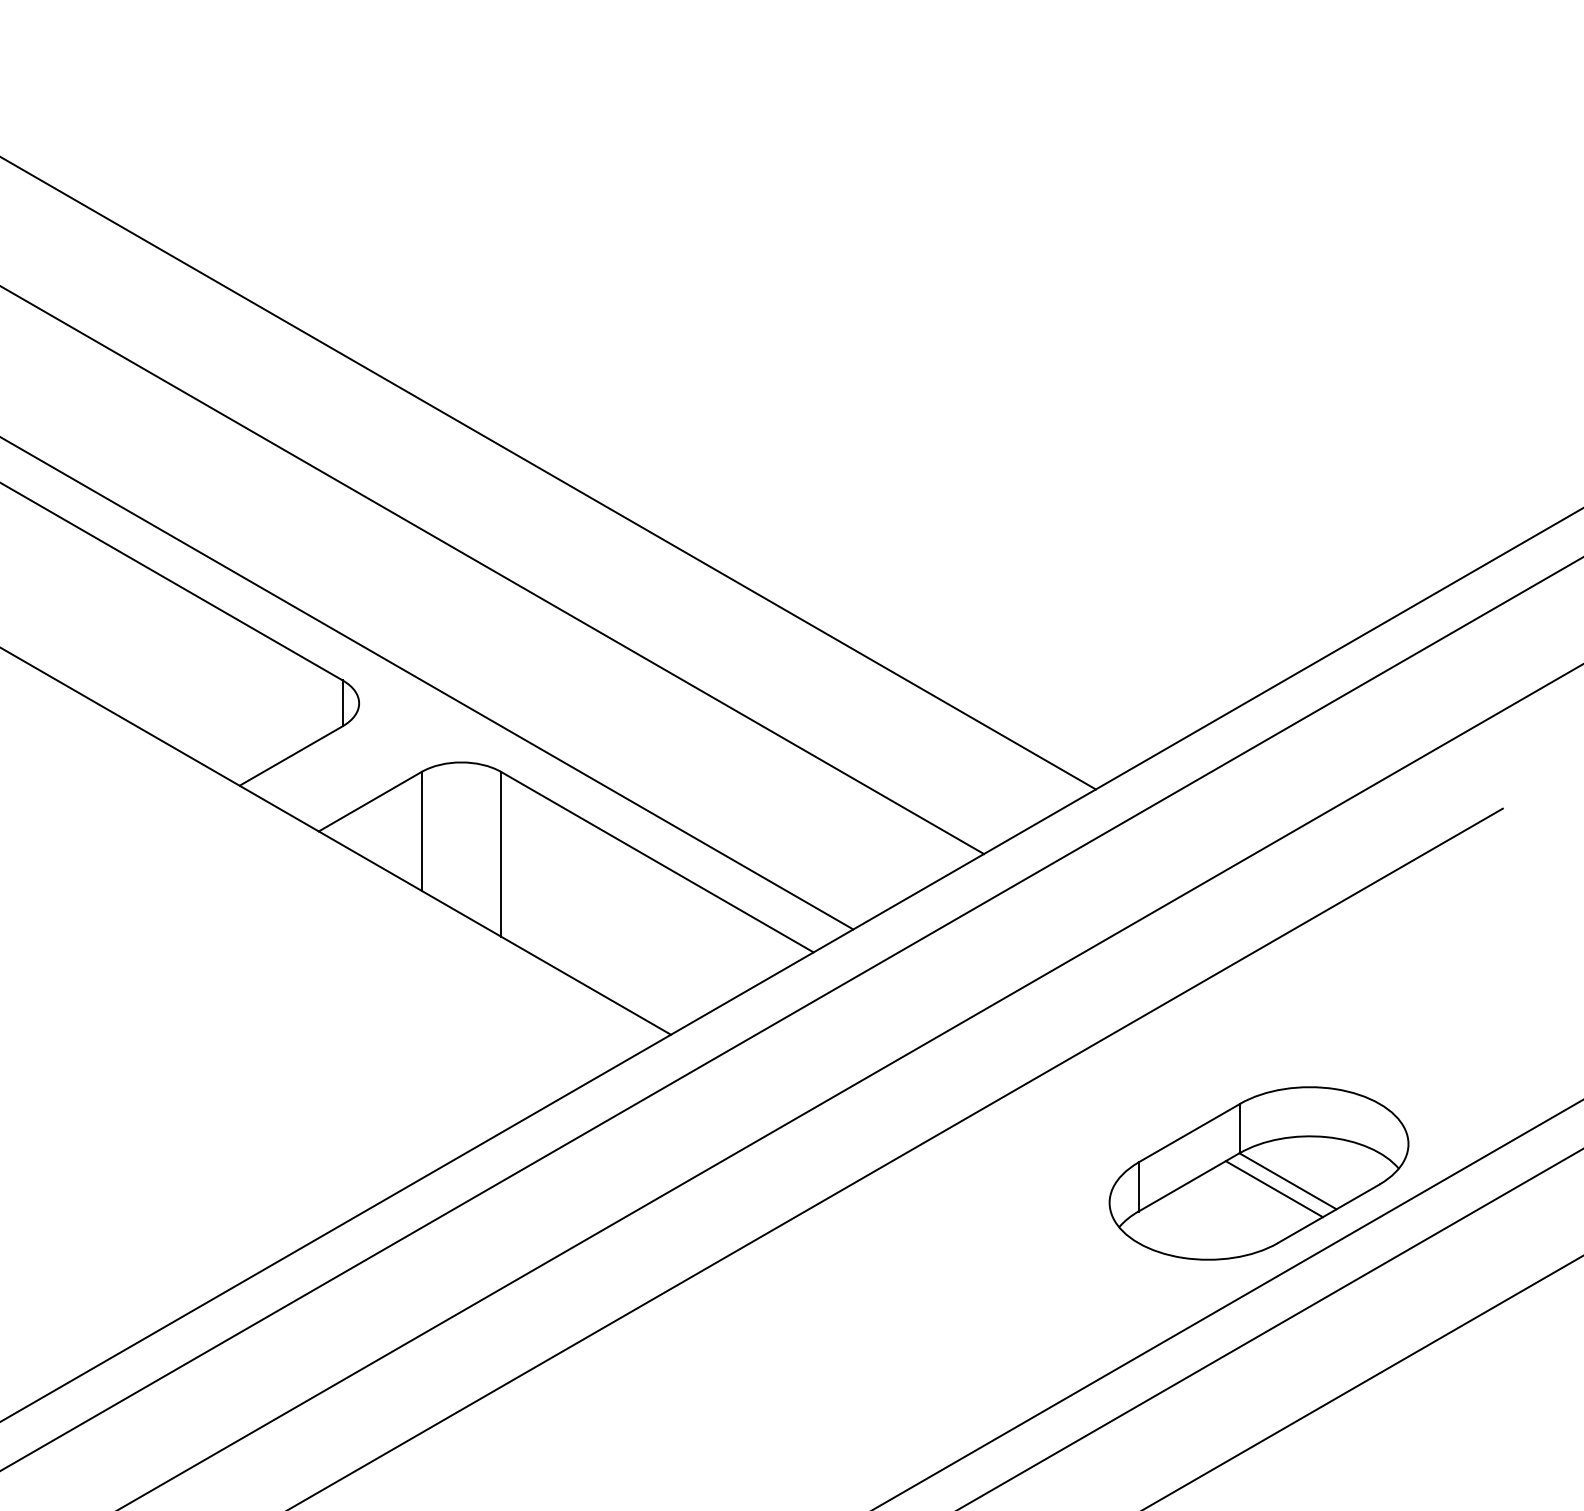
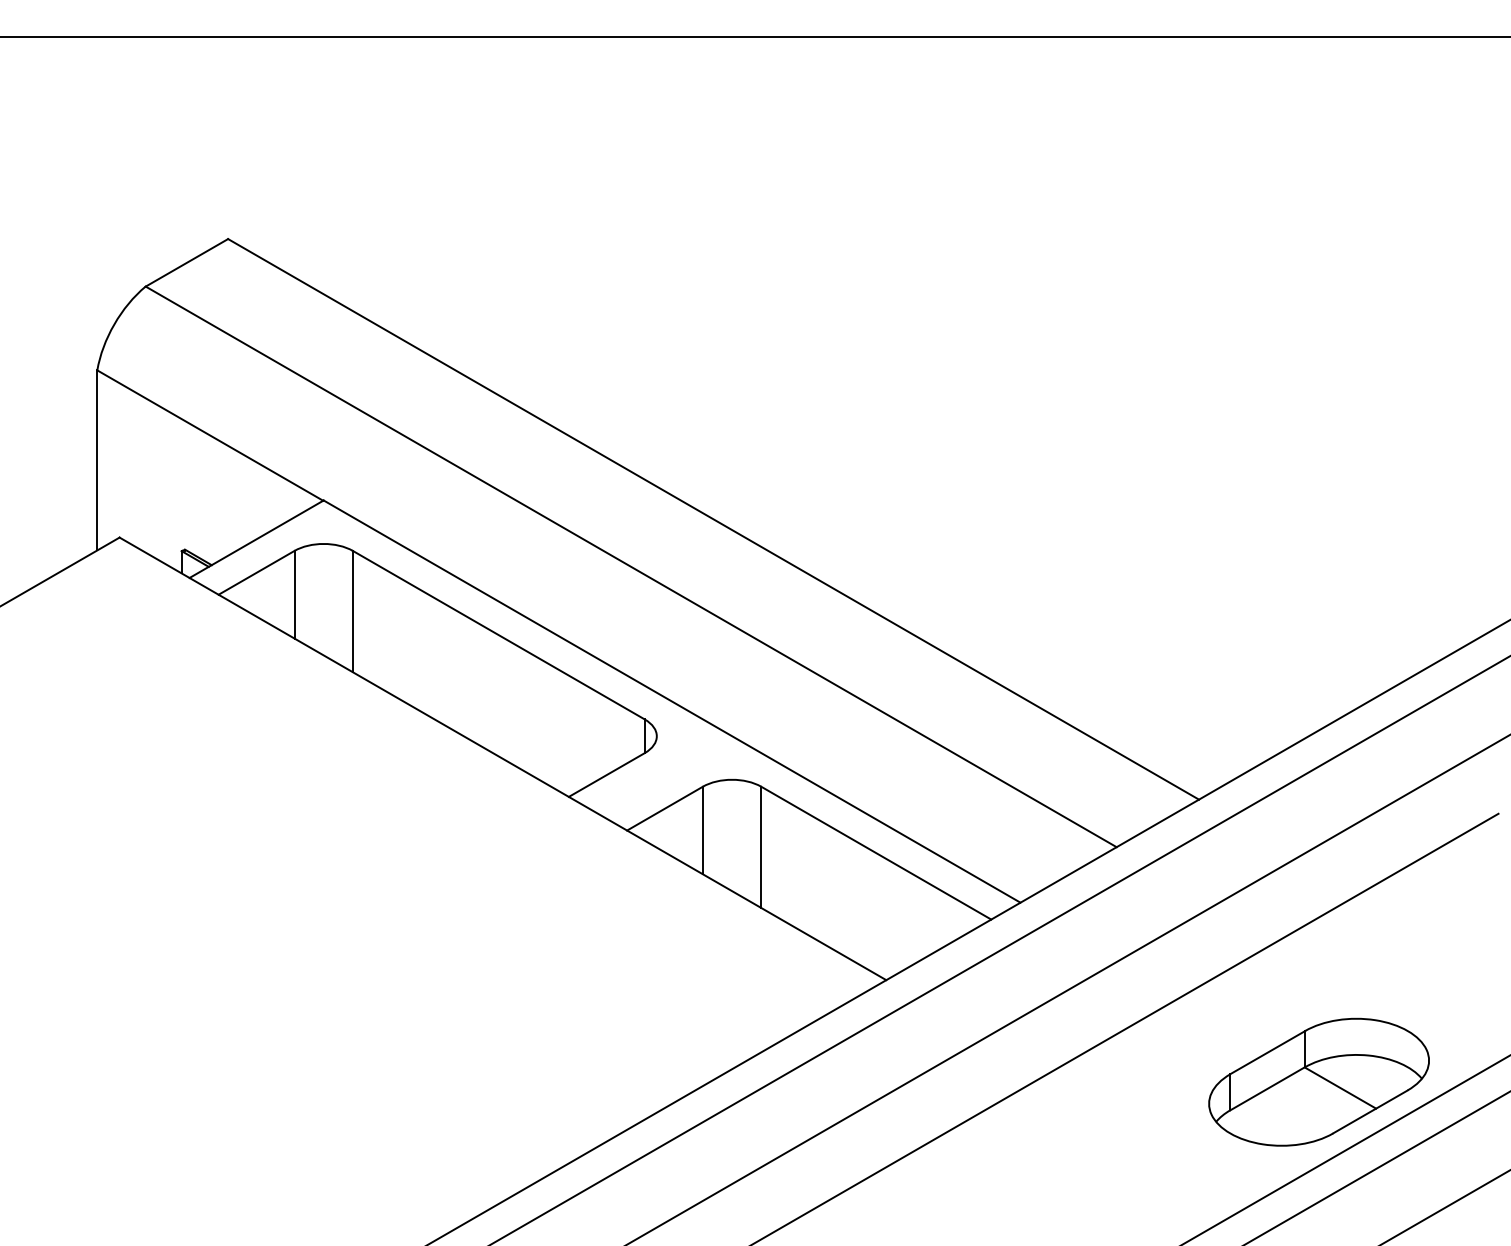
line: (1274, 1188) -> (1330, 1093), removed

